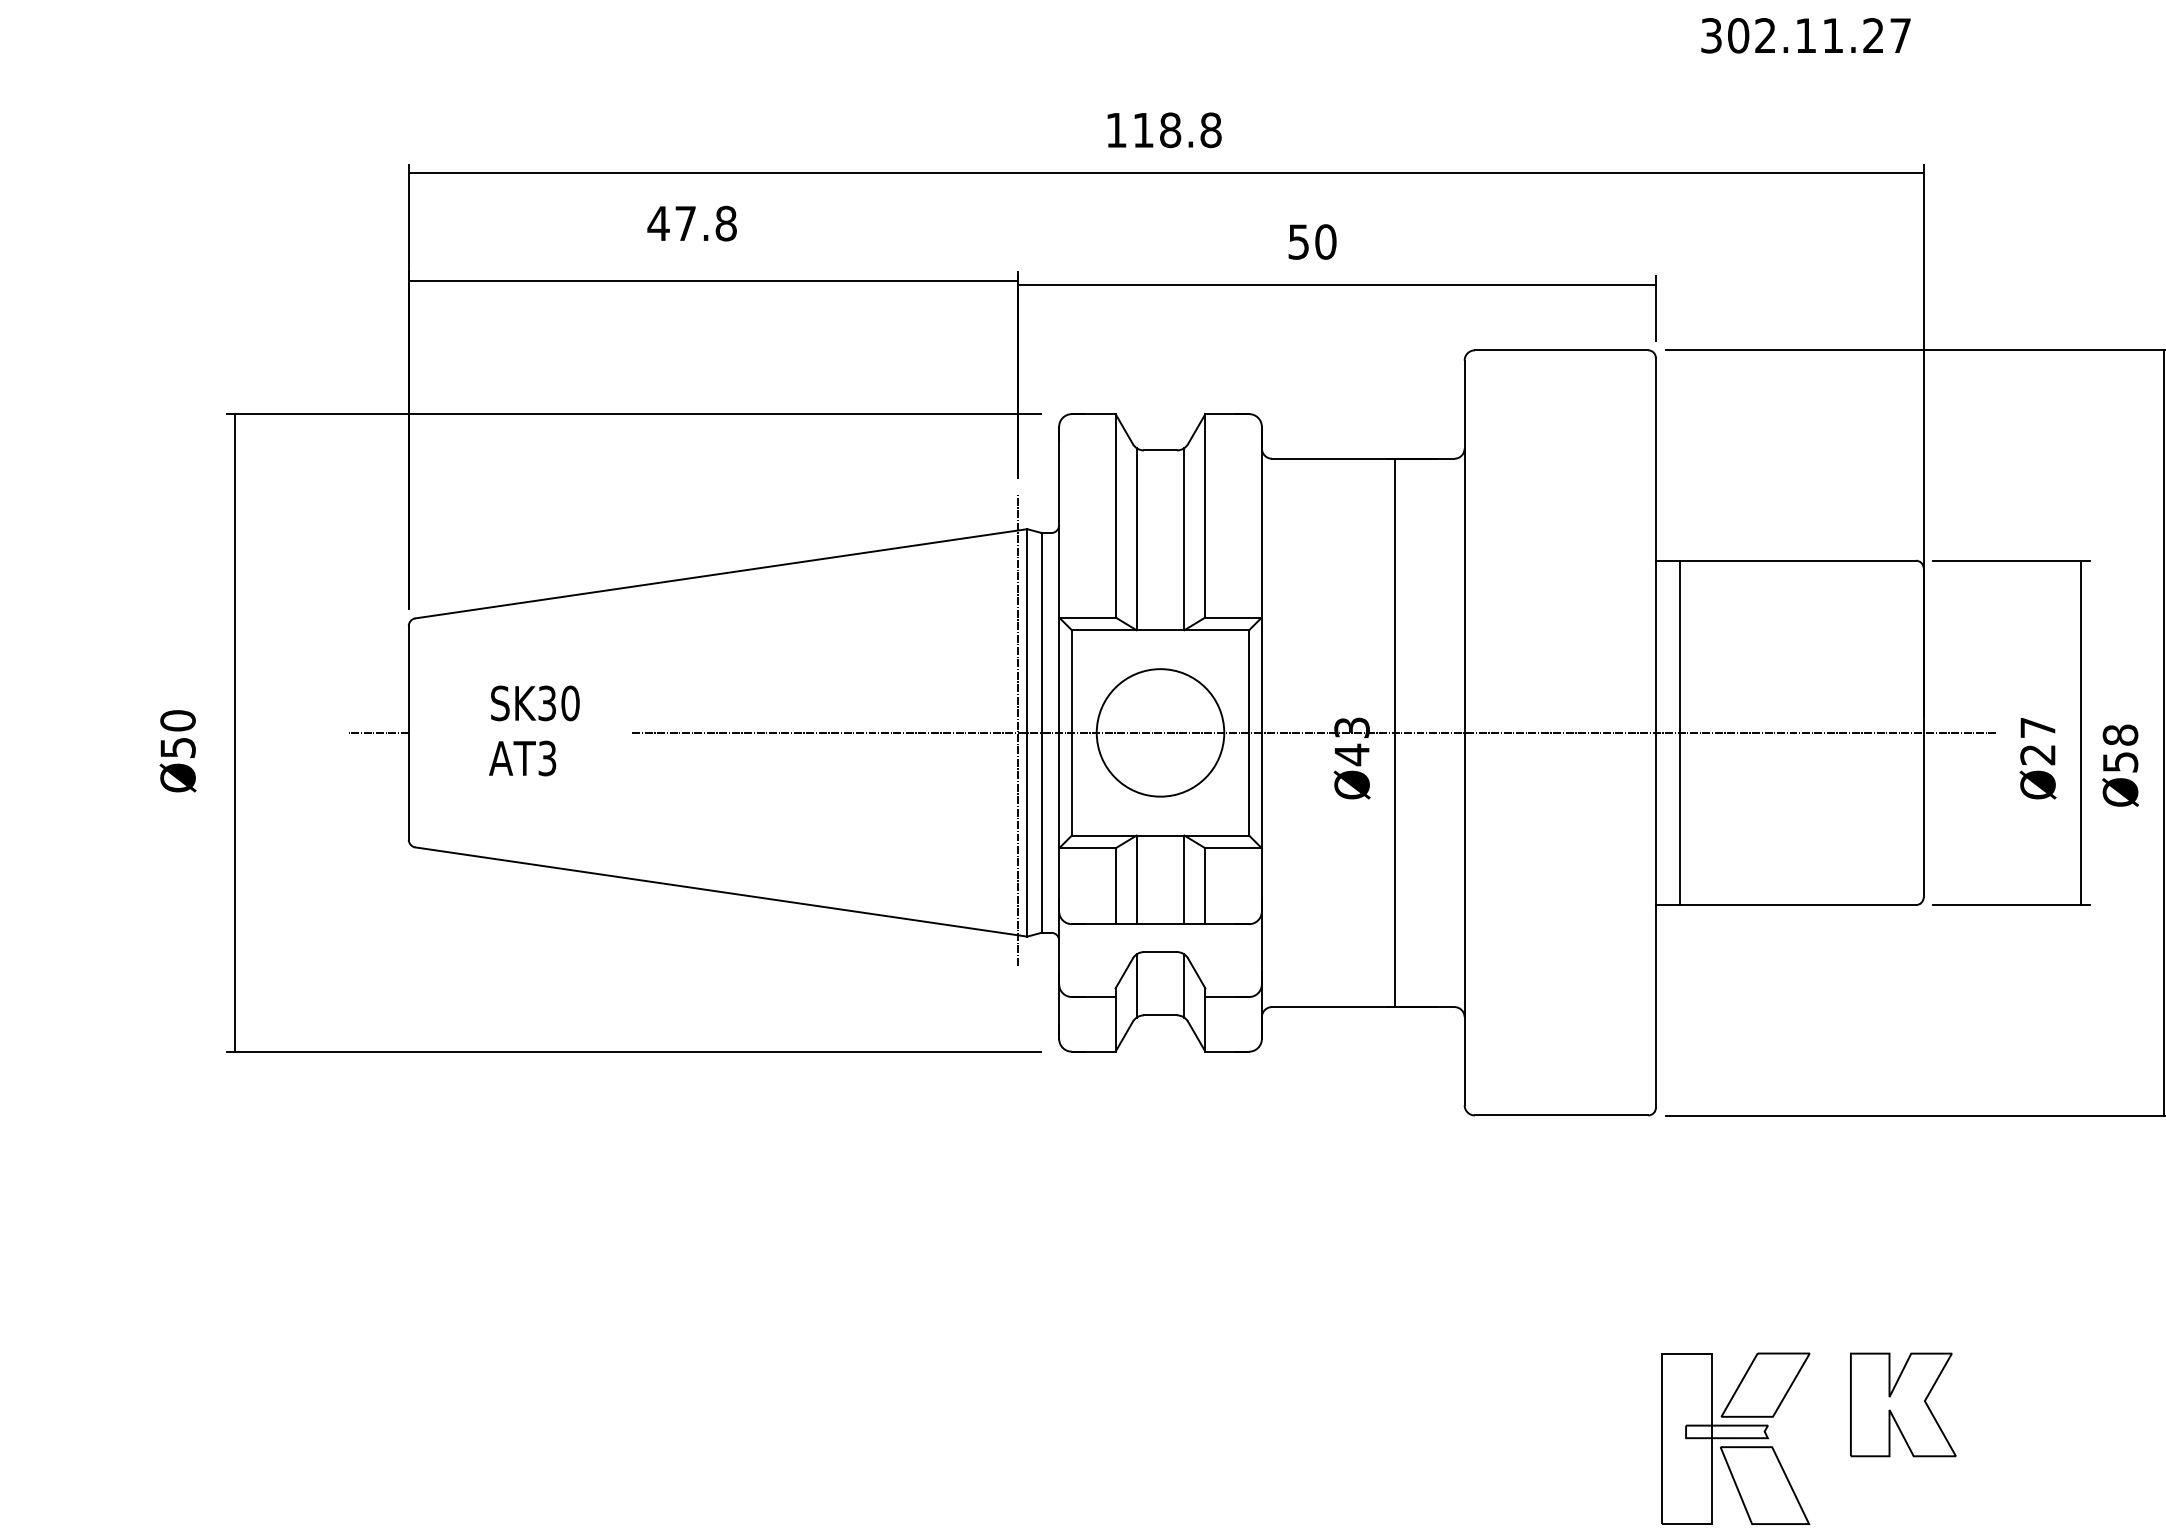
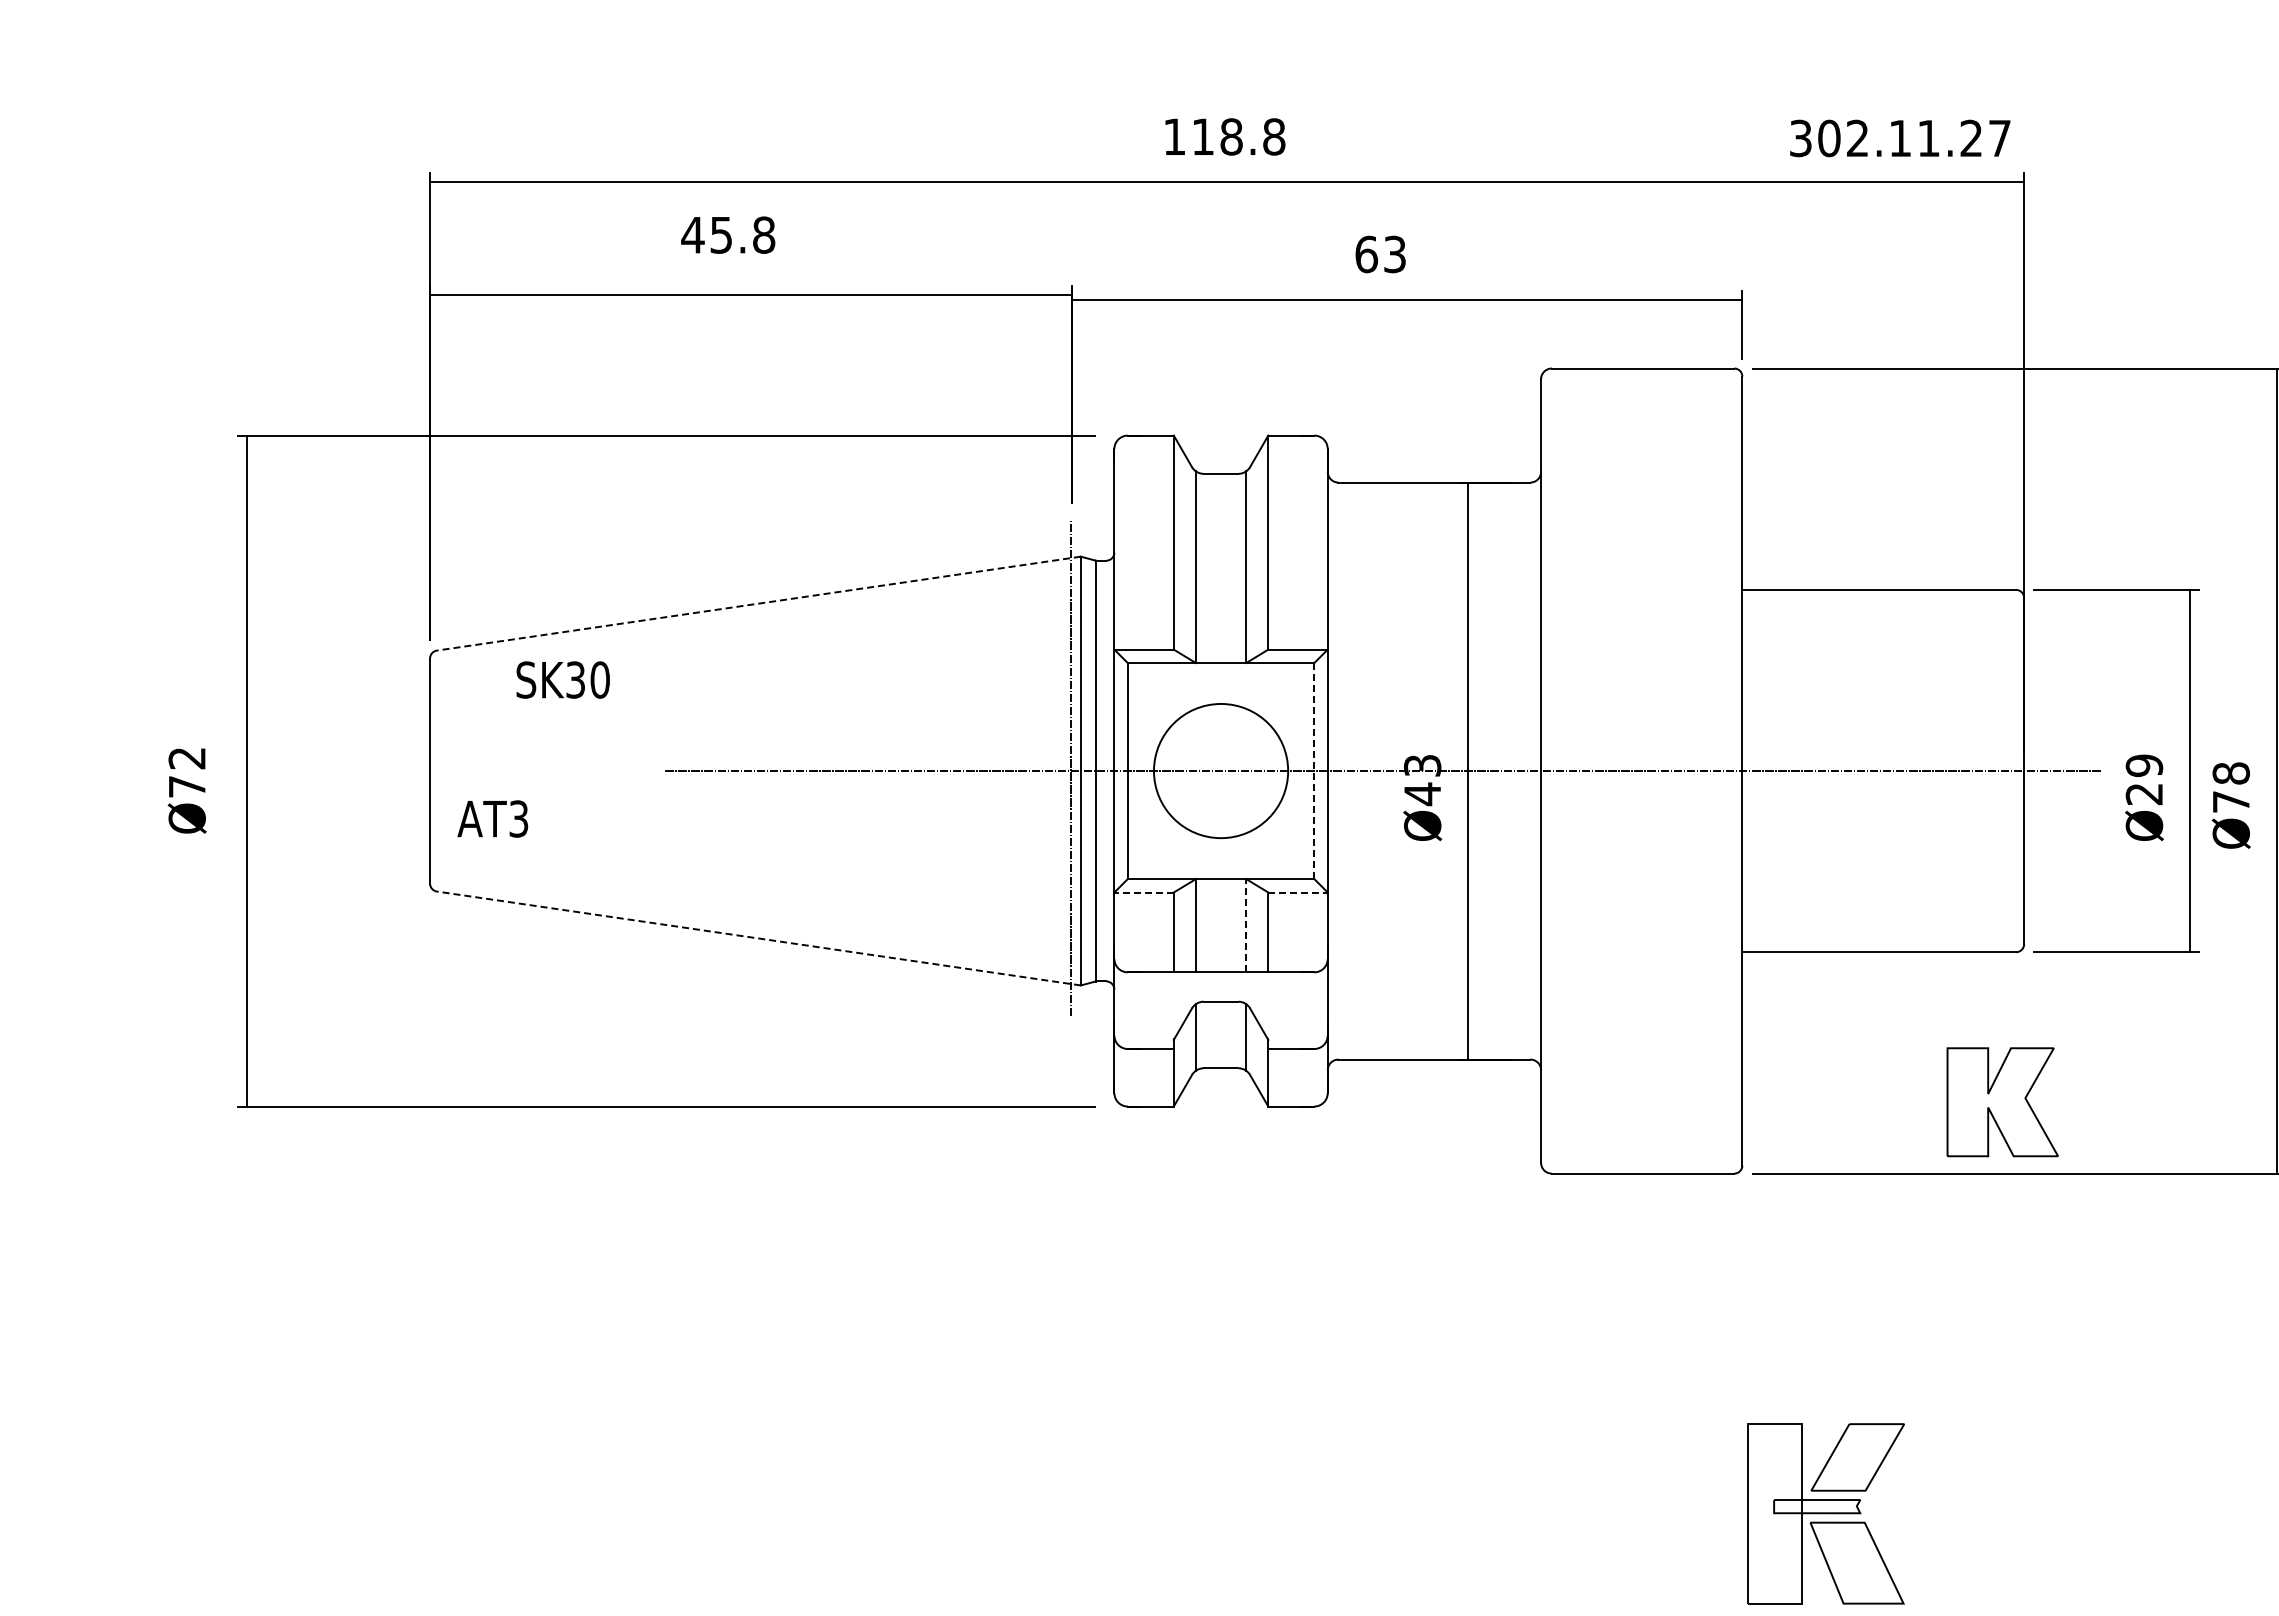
text: (1806, 35) -> (1900, 138), moved
text: (684, 223) -> (720, 235), 47.8 -> 45.8
text: (1312, 242) -> (1380, 254), 50 -> 63
line: (720, 573) -> (758, 603), solid -> dashed
text: (534, 702) -> (562, 679), moved
text: (2038, 727) -> (2144, 765), Ø27 -> Ø29
line: (1679, 732) -> (1767, 770), removed
line: (378, 733) -> (398, 771), removed
line: (1249, 733) -> (1314, 771), solid -> dashed
text: (177, 734) -> (186, 772), Ø50 -> Ø72
text: (522, 758) -> (492, 818), moved
text: (2120, 761) -> (2231, 801), Ø58 -> Ø78
line: (1087, 848) -> (1144, 892), solid -> dashed
line: (1234, 848) -> (1298, 892), solid -> dashed
line: (1184, 879) -> (1246, 925), solid -> dashed
line: (720, 892) -> (758, 938), solid -> dashed
part: (1903, 1405) -> (2002, 1102), moved

